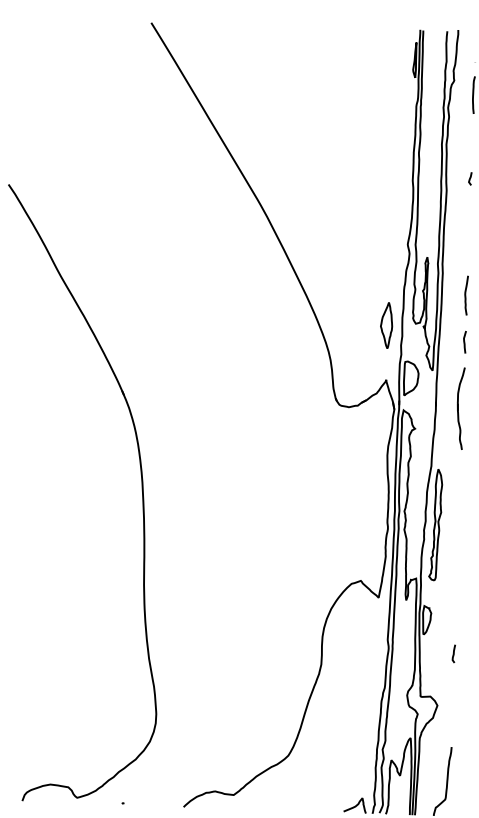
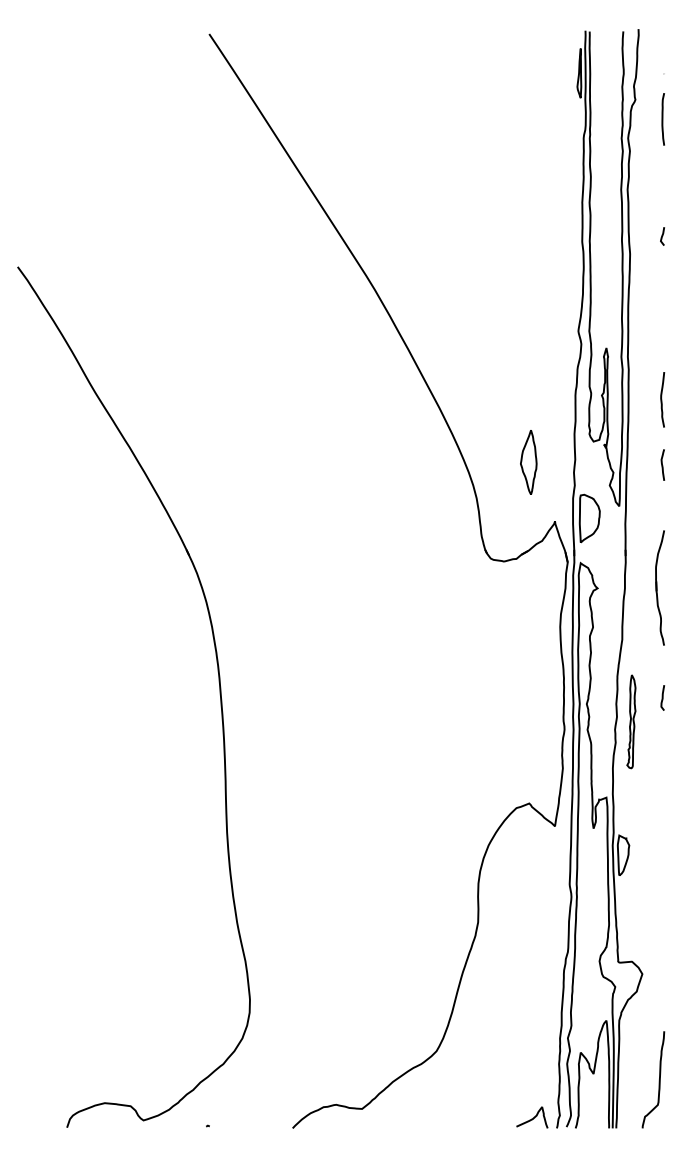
part: (386, 325) -> (528, 462), moved
part: (460, 408) -> (659, 587), moved
part: (435, 524) -> (631, 721), size x0.6
curve: (453, 653) -> (662, 697), moved

